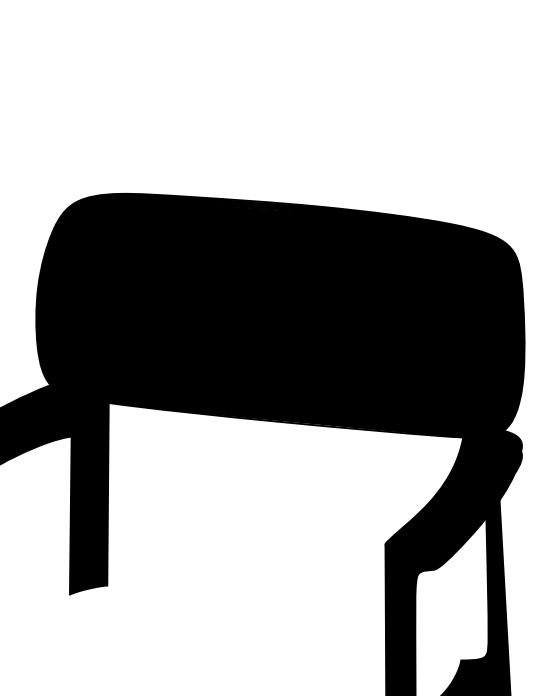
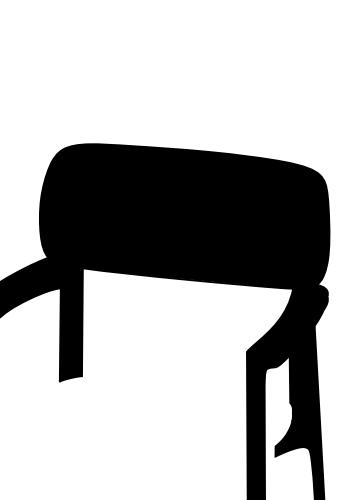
fill: (472, 588) -> (298, 378), added

